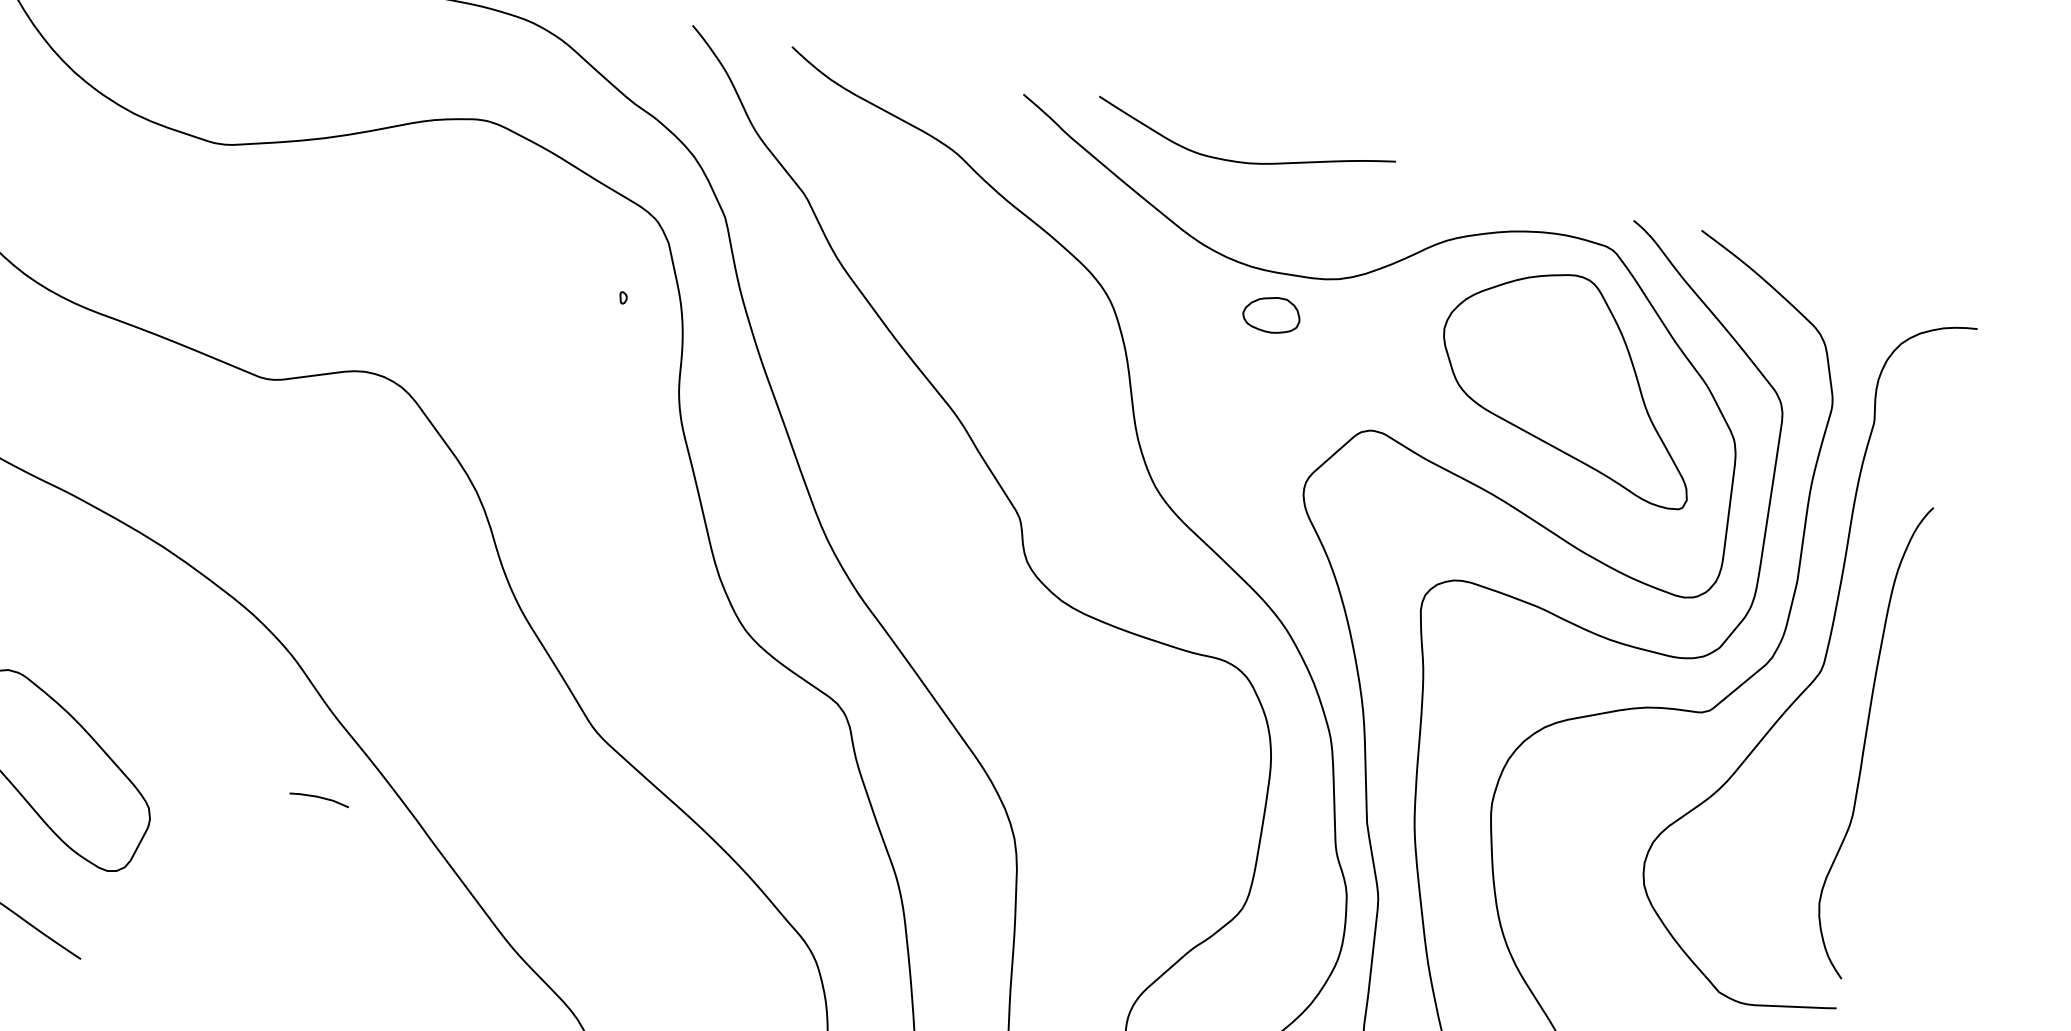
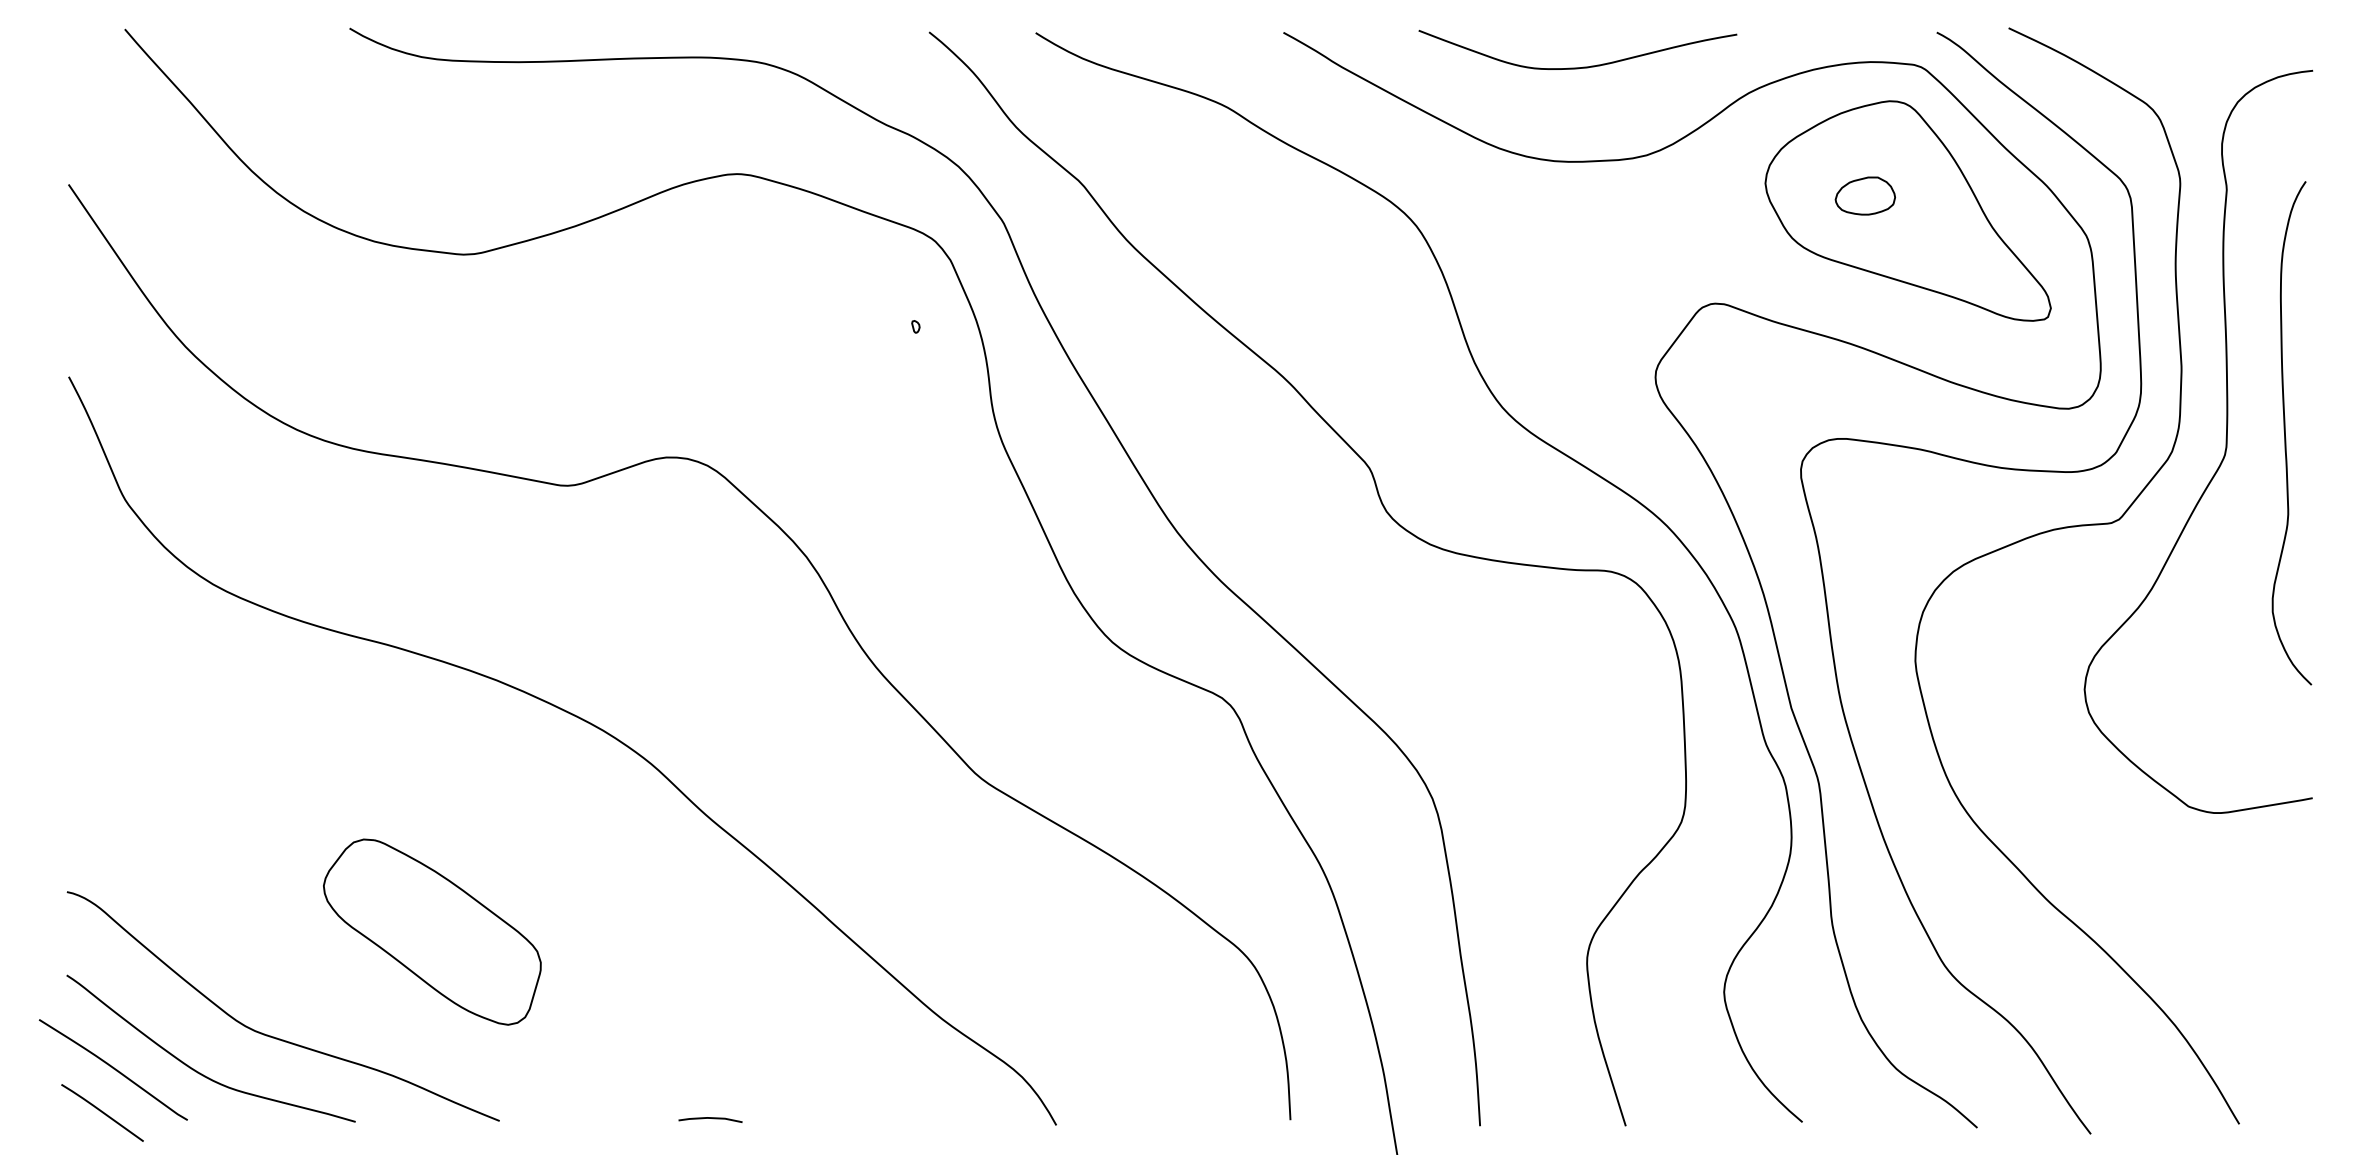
curve: (1240, 161) -> (1577, 67), moved
part: (1271, 314) -> (1864, 195), moved
curve: (1865, 739) -> (2285, 433), moved
line: (319, 797) -> (710, 1118), moved

